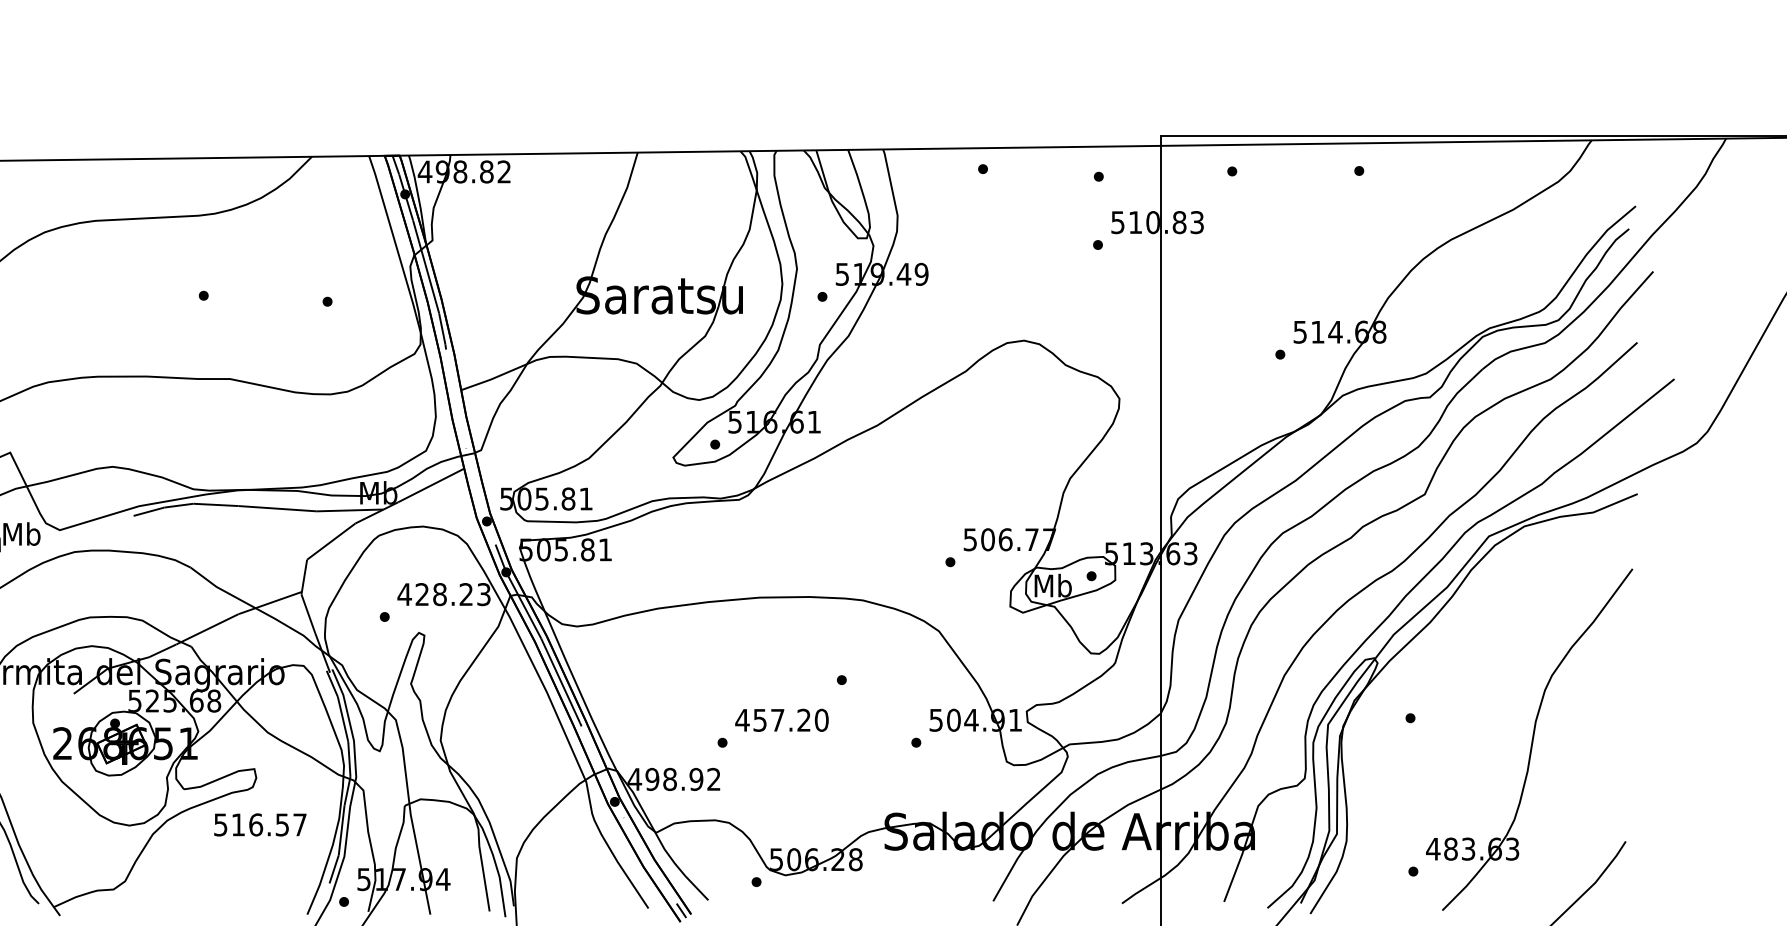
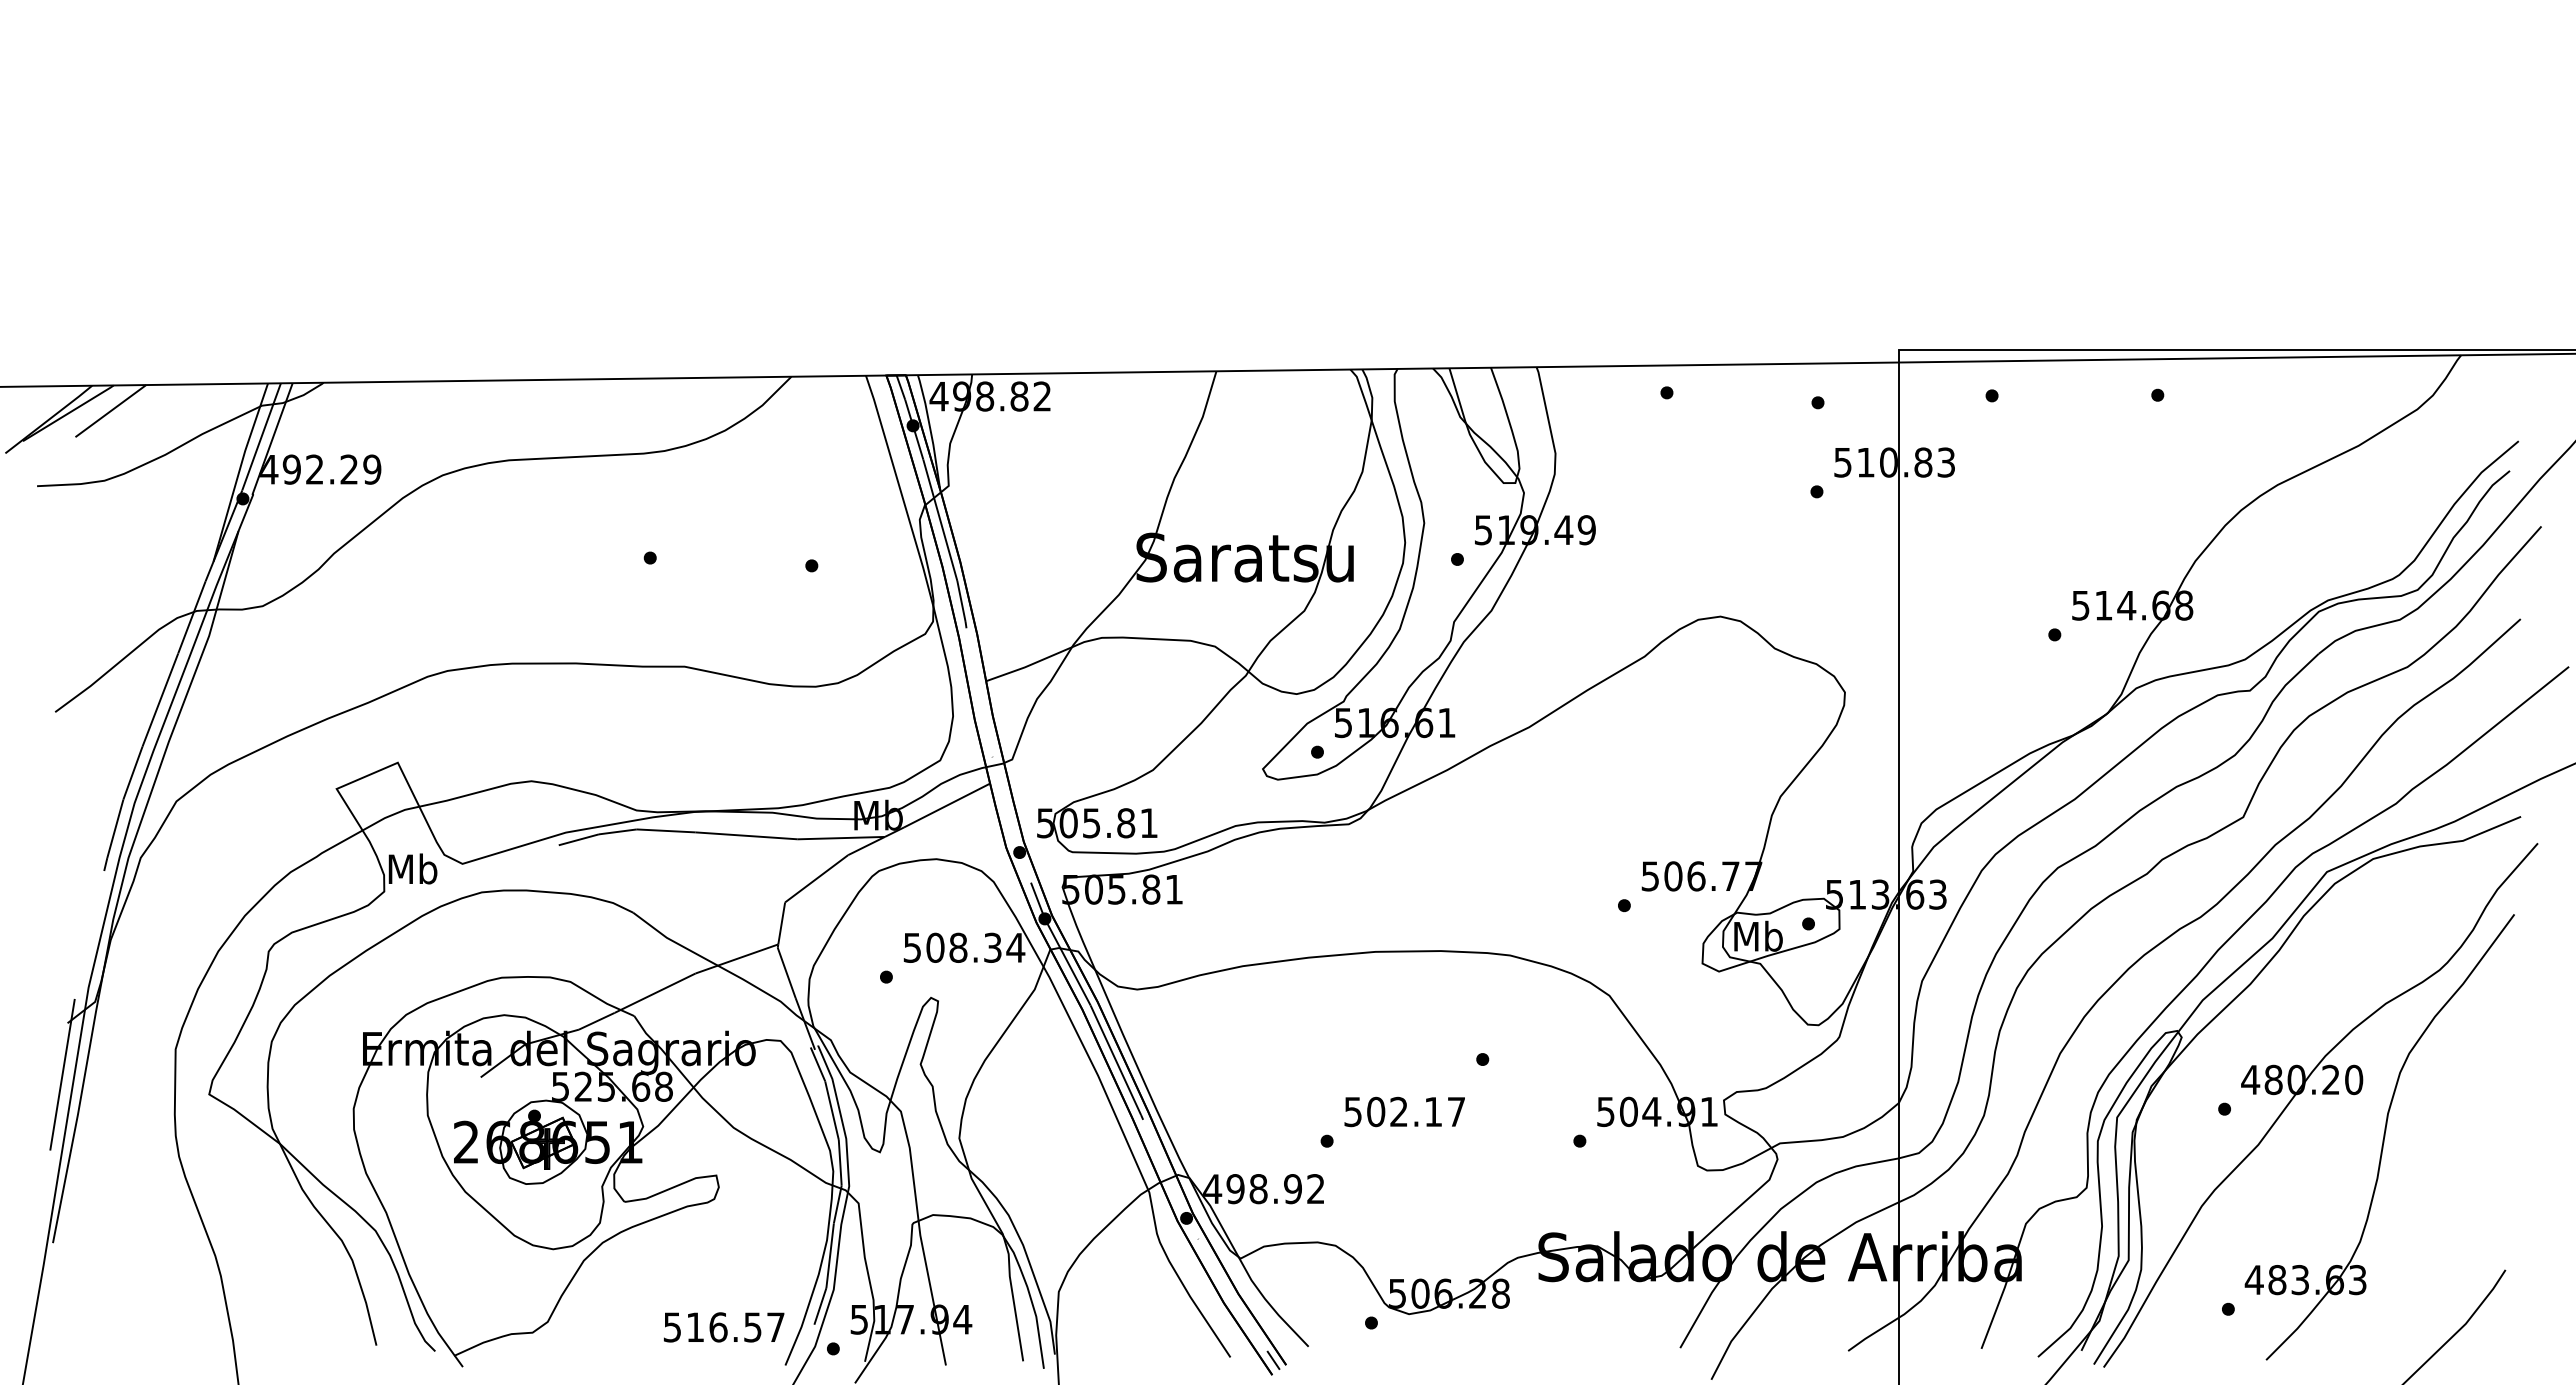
text: (443, 594) -> (963, 947), 428.23 -> 508.34
part: (1485, 706) -> (2322, 1094), added
text: (781, 719) -> (1404, 1111), 457.20 -> 502.17
text: (260, 824) -> (724, 1327), moved

